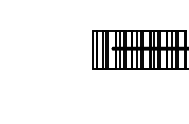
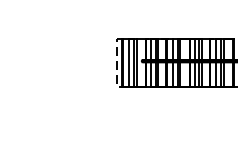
line: (92, 50) -> (116, 63), solid -> dashed

